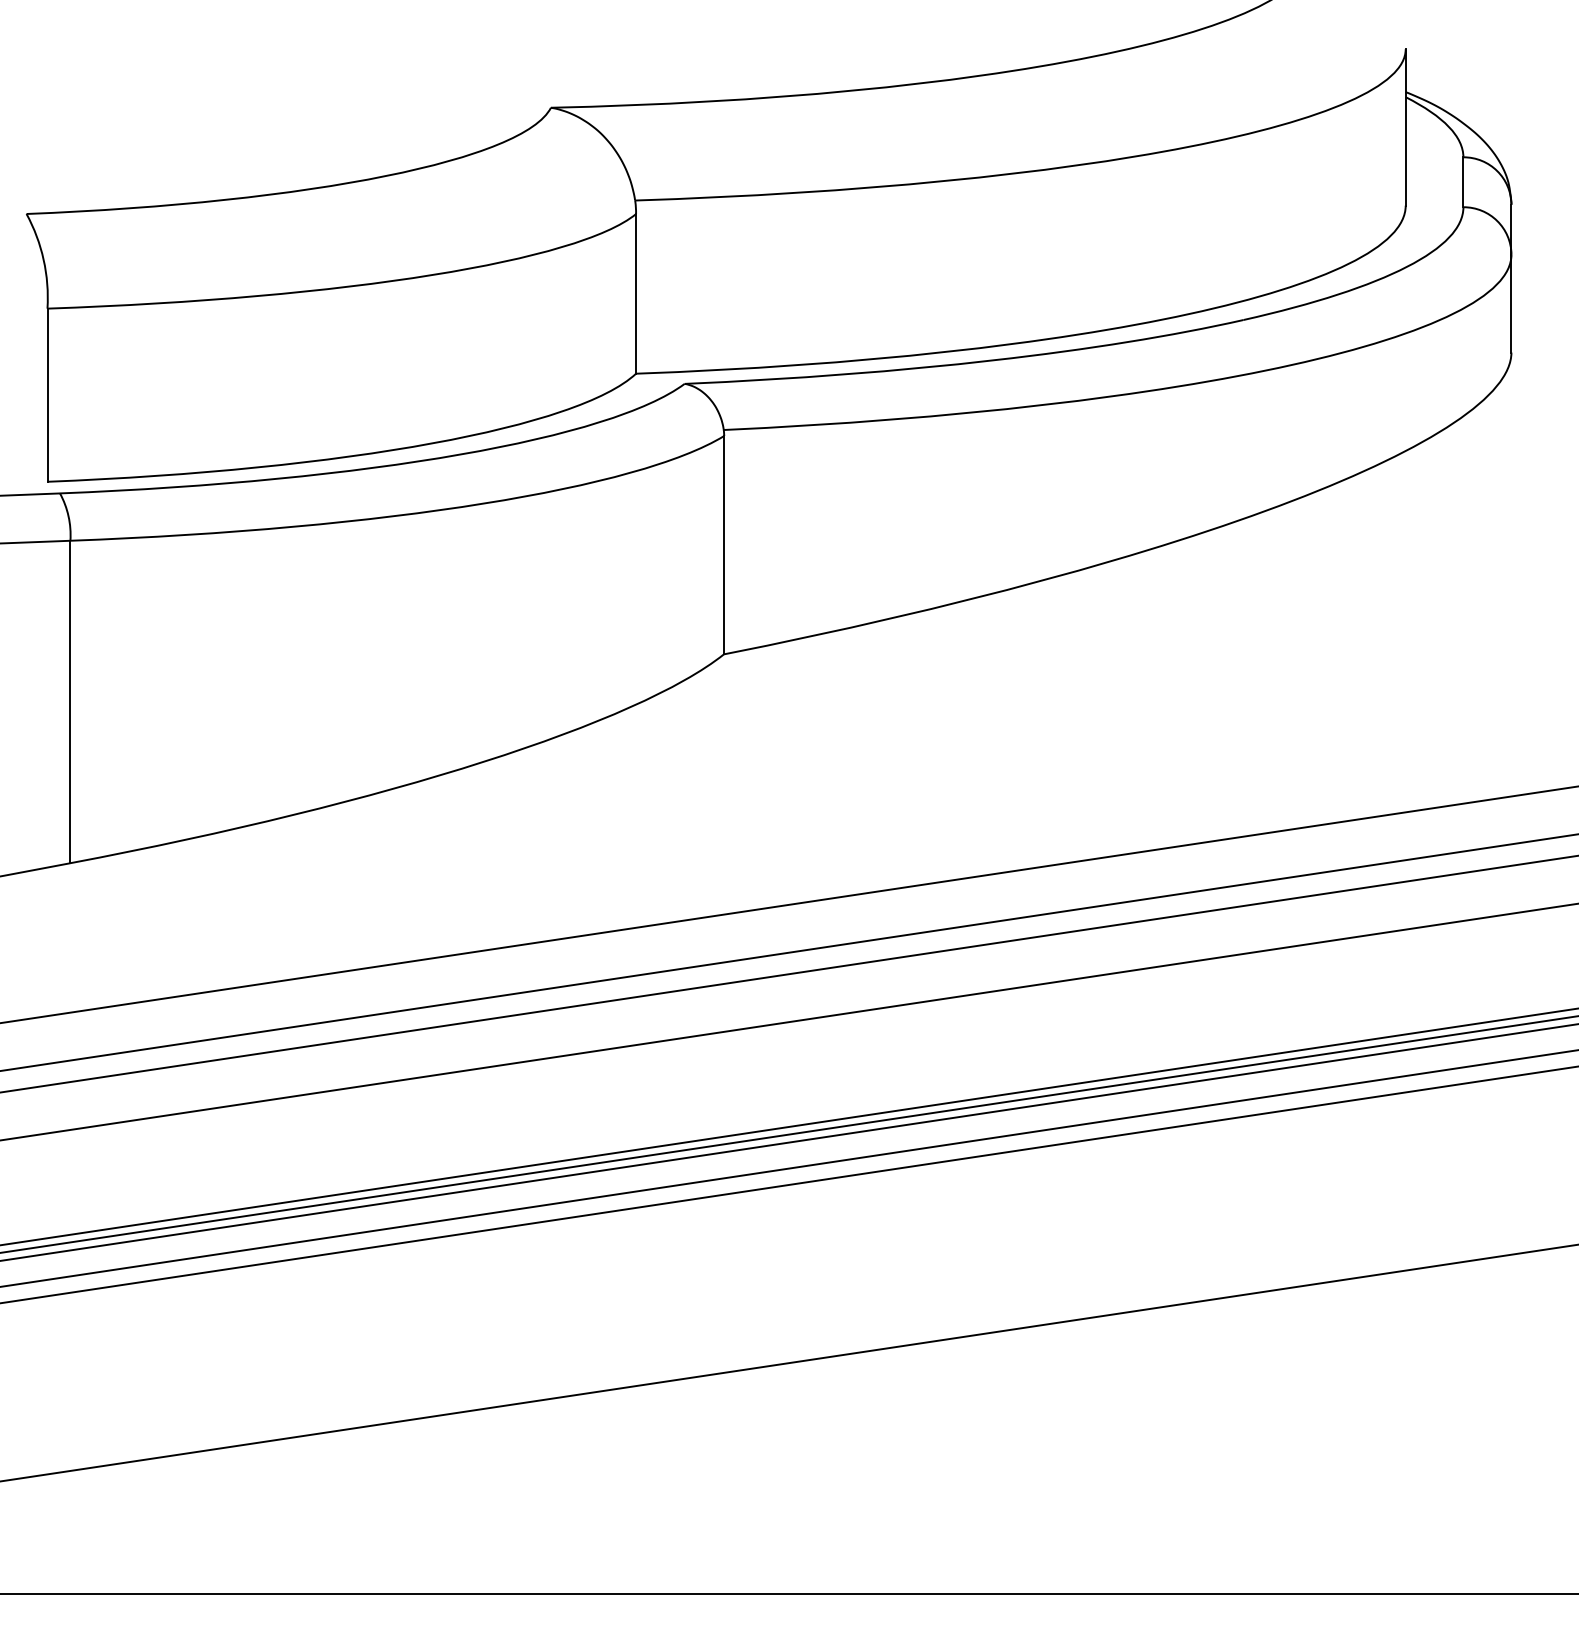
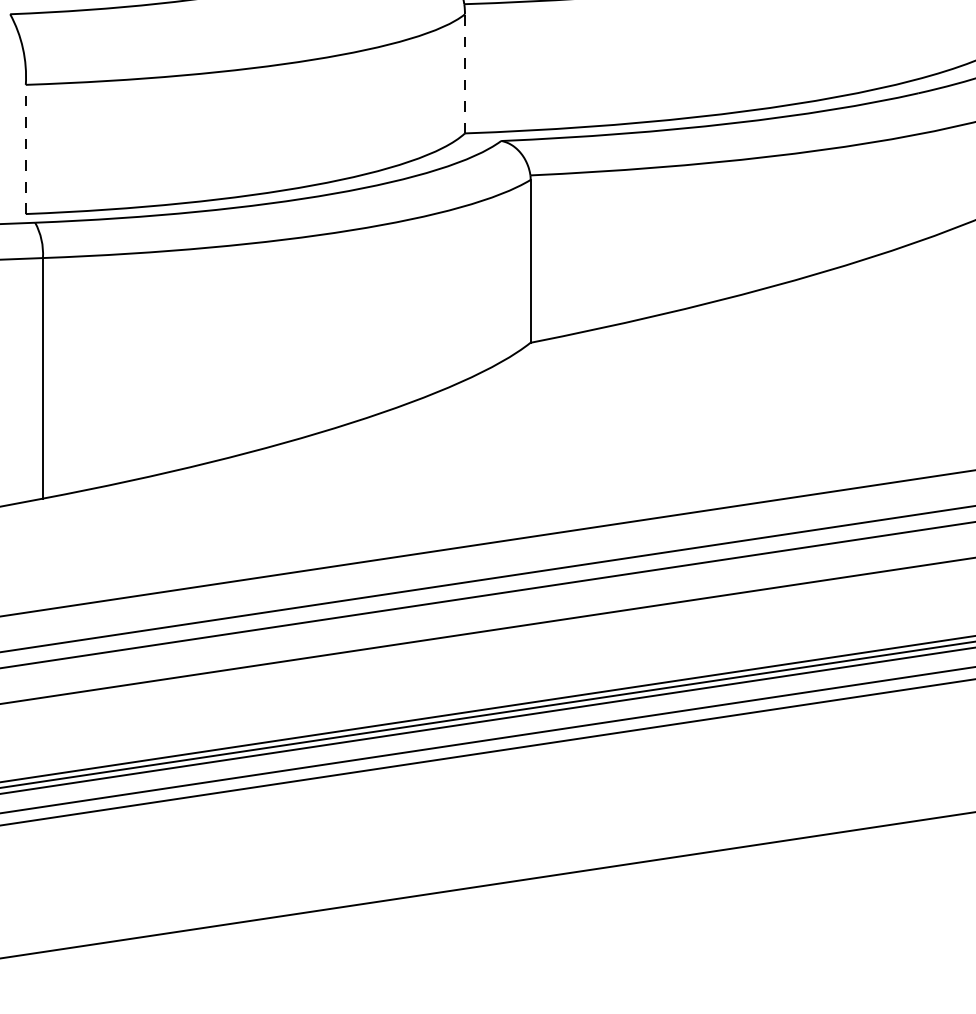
line: (636, 293) -> (465, 73), solid -> dashed
line: (47, 395) -> (25, 149), solid -> dashed

